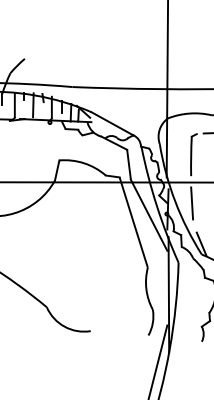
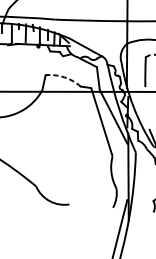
arc: (84, 163) -> (64, 77), solid -> dashed
line: (192, 203) -> (146, 107), removed

